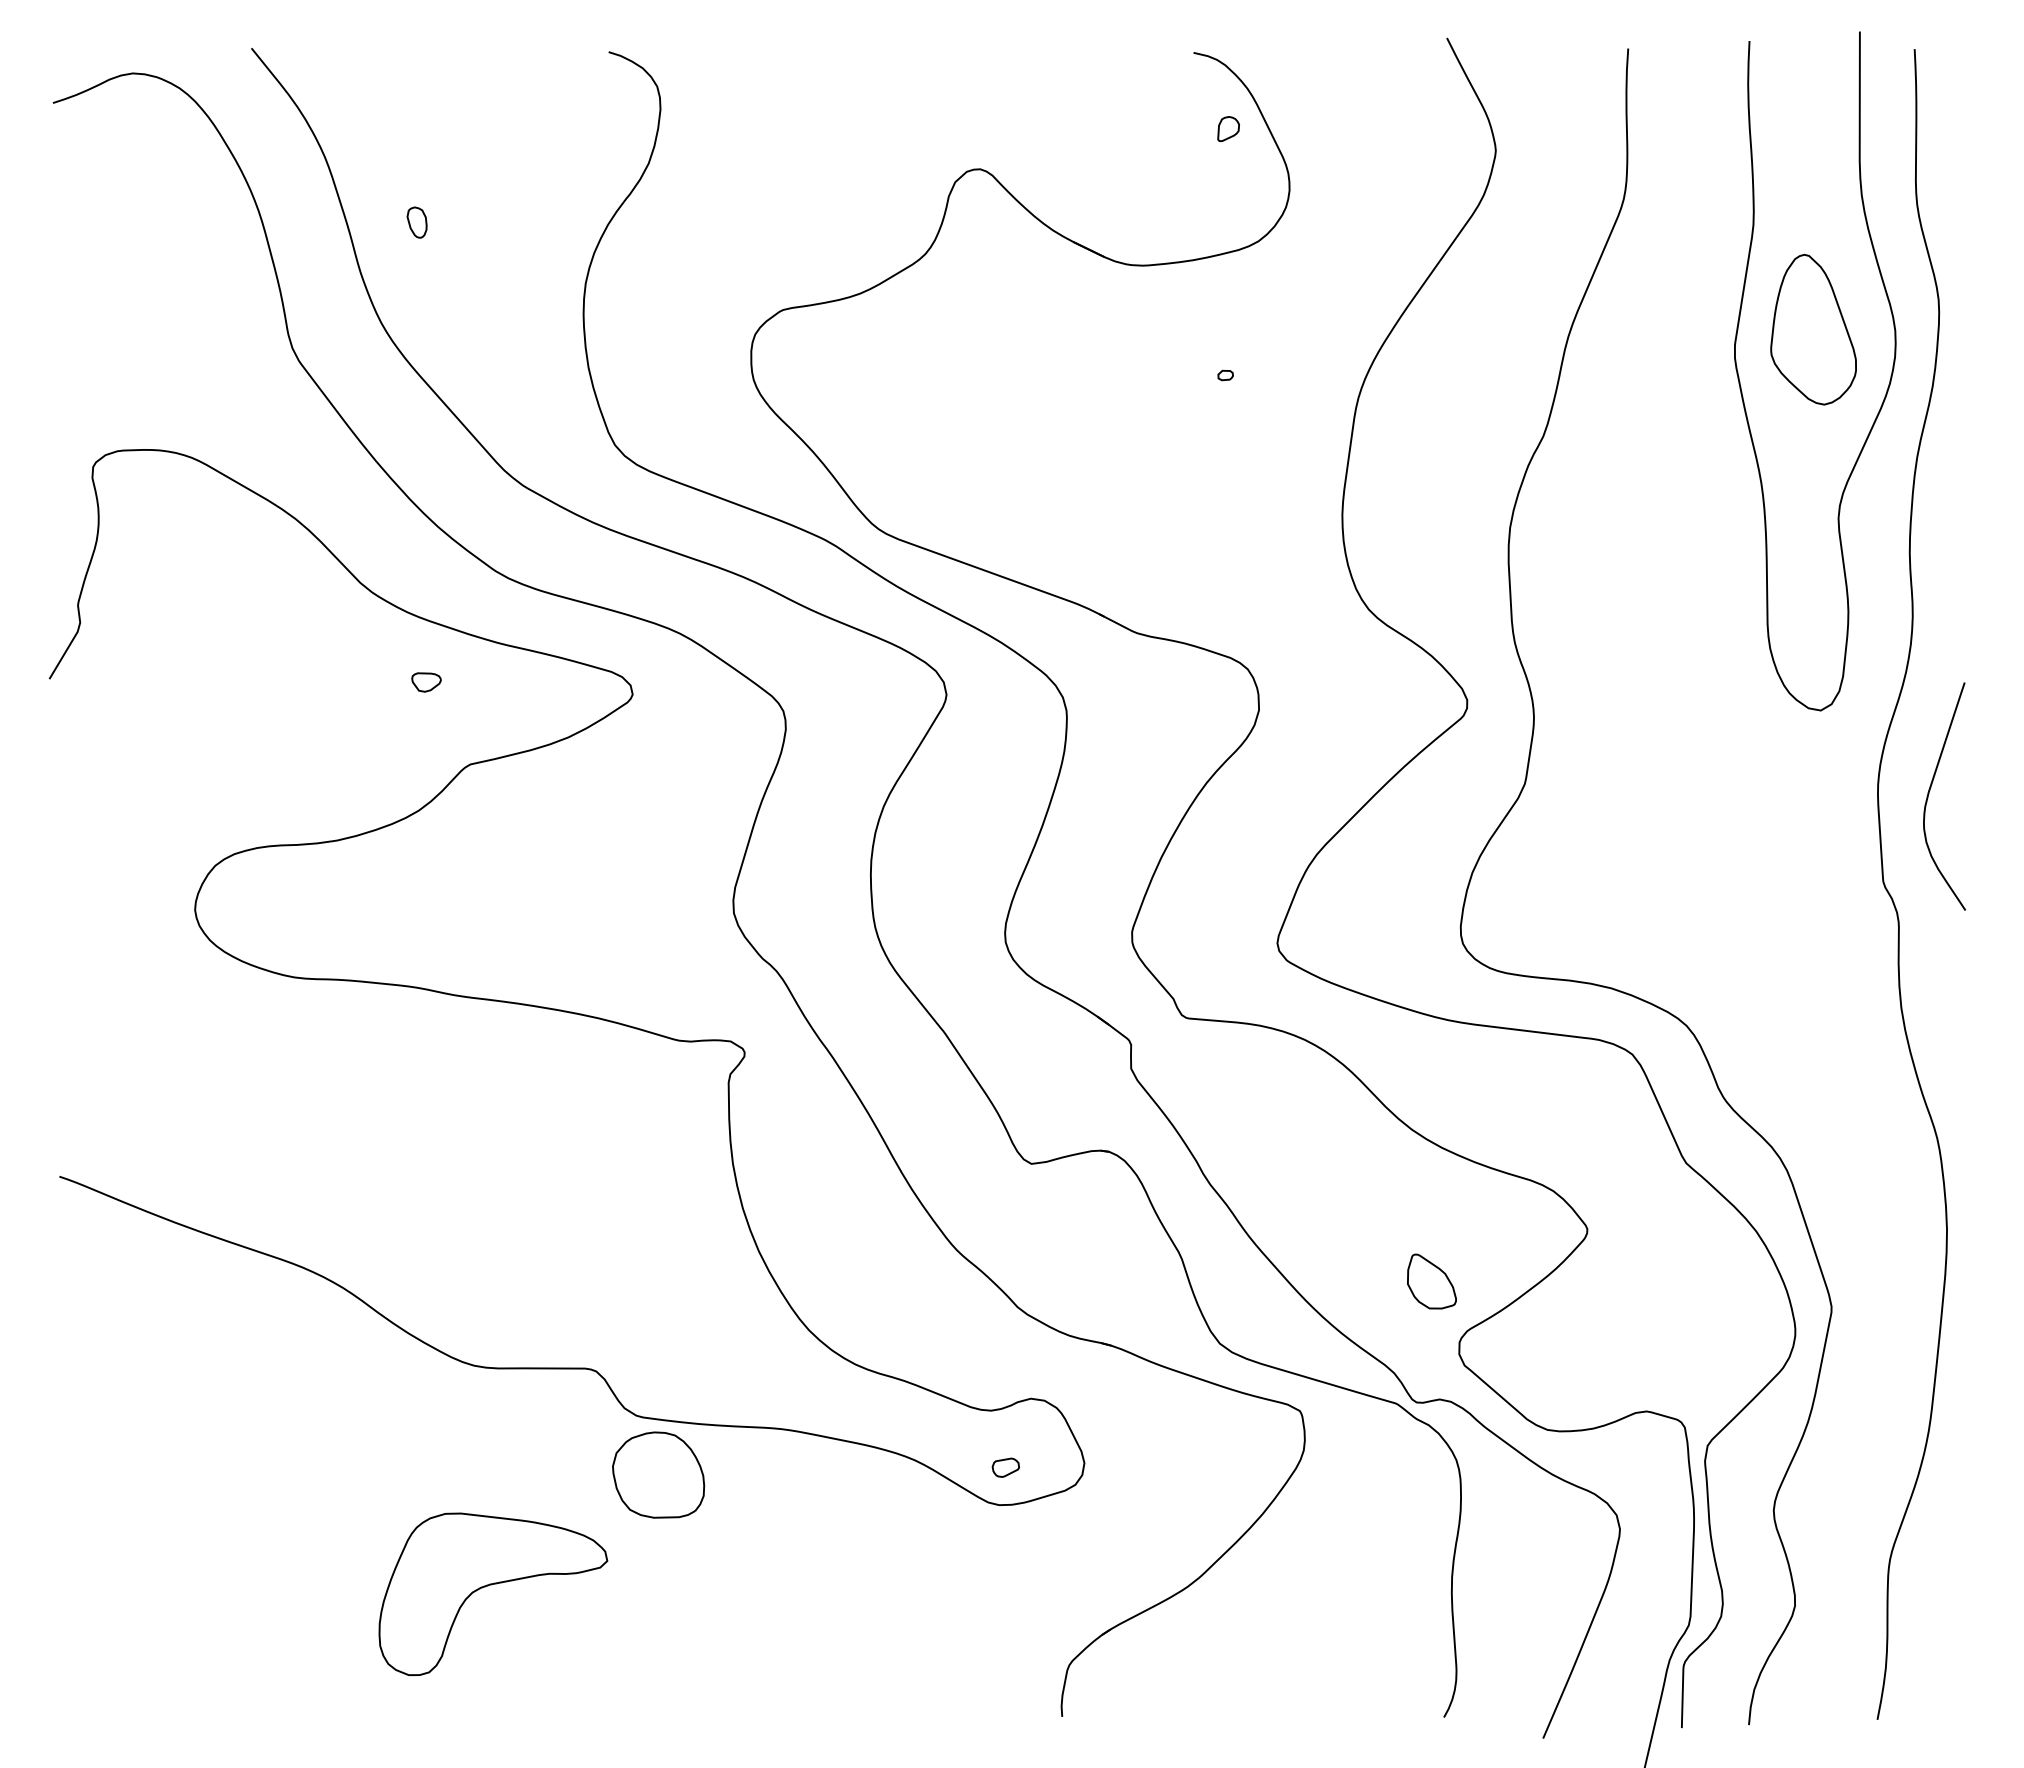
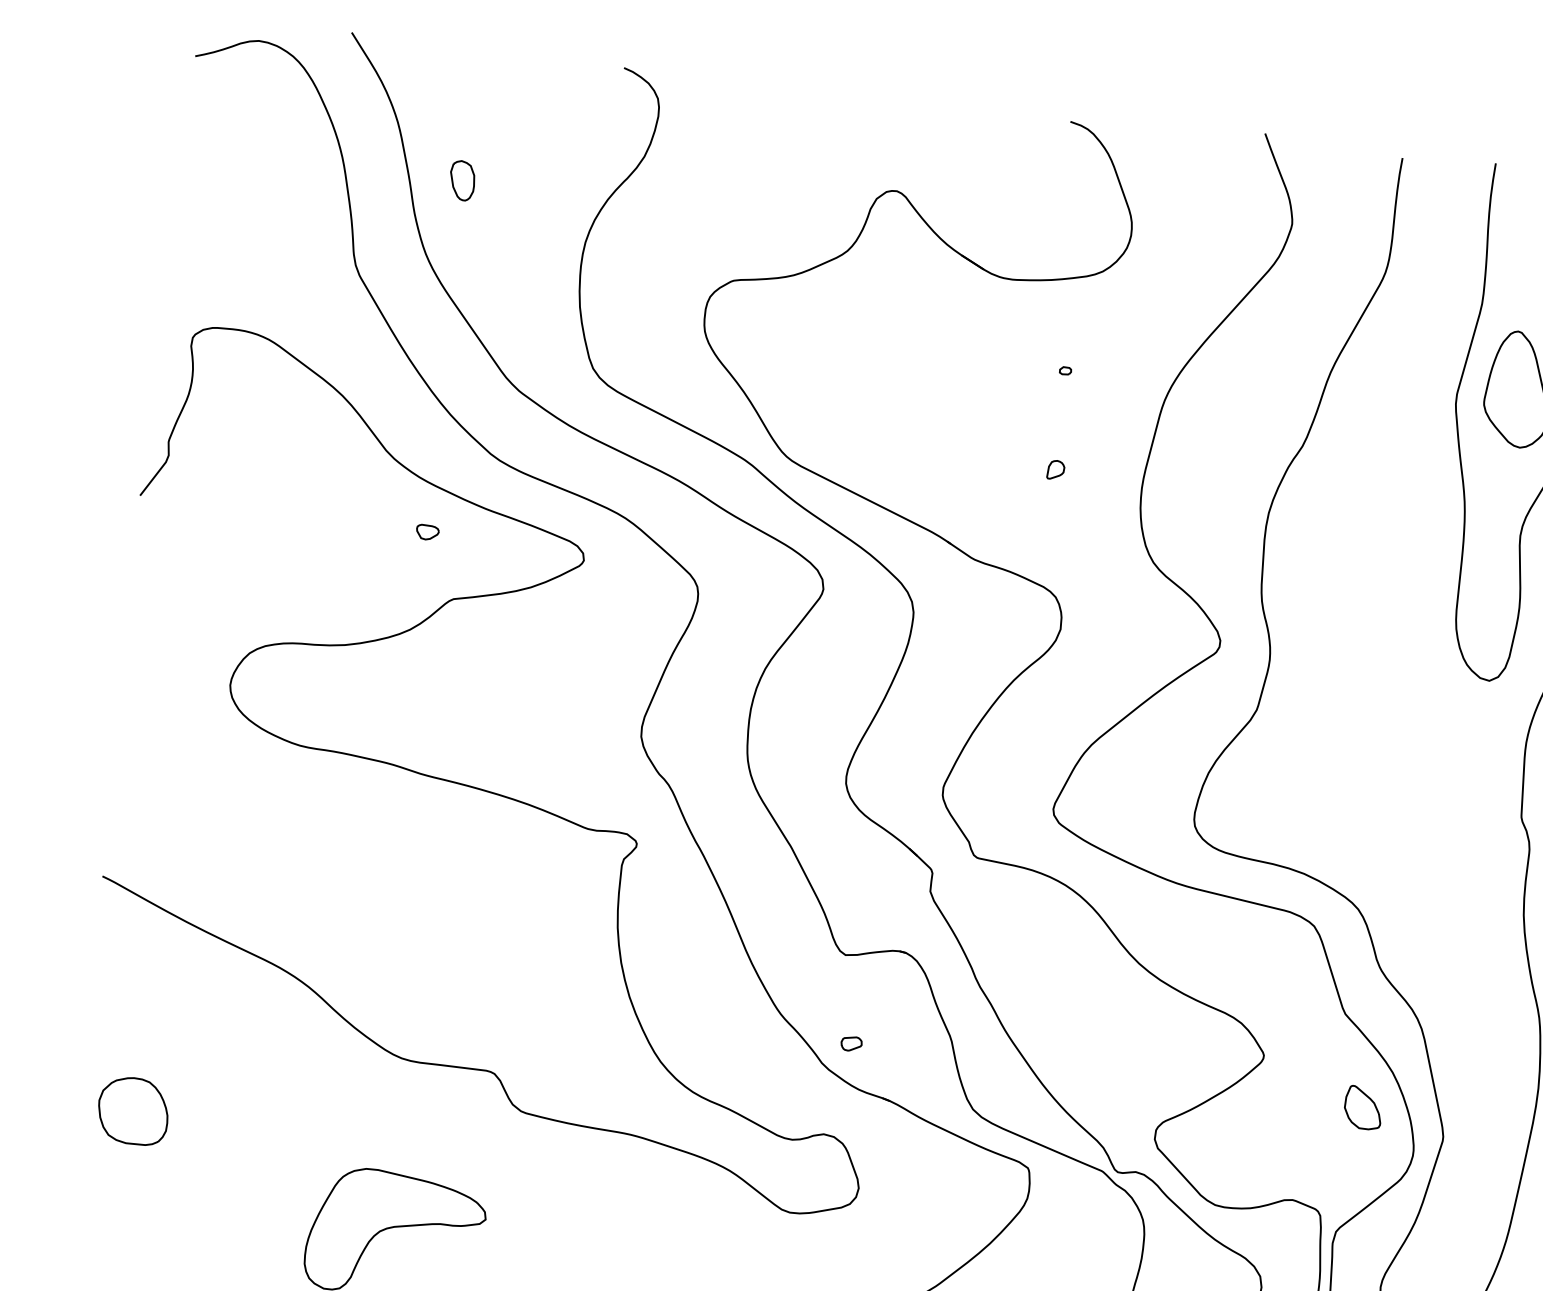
part: (1228, 128) -> (1055, 469), moved
part: (416, 222) -> (461, 180), size x1.67
part: (1431, 1281) -> (1363, 1107), moved
part: (1005, 1467) -> (851, 1043), moved
part: (658, 1474) -> (133, 1110), moved

